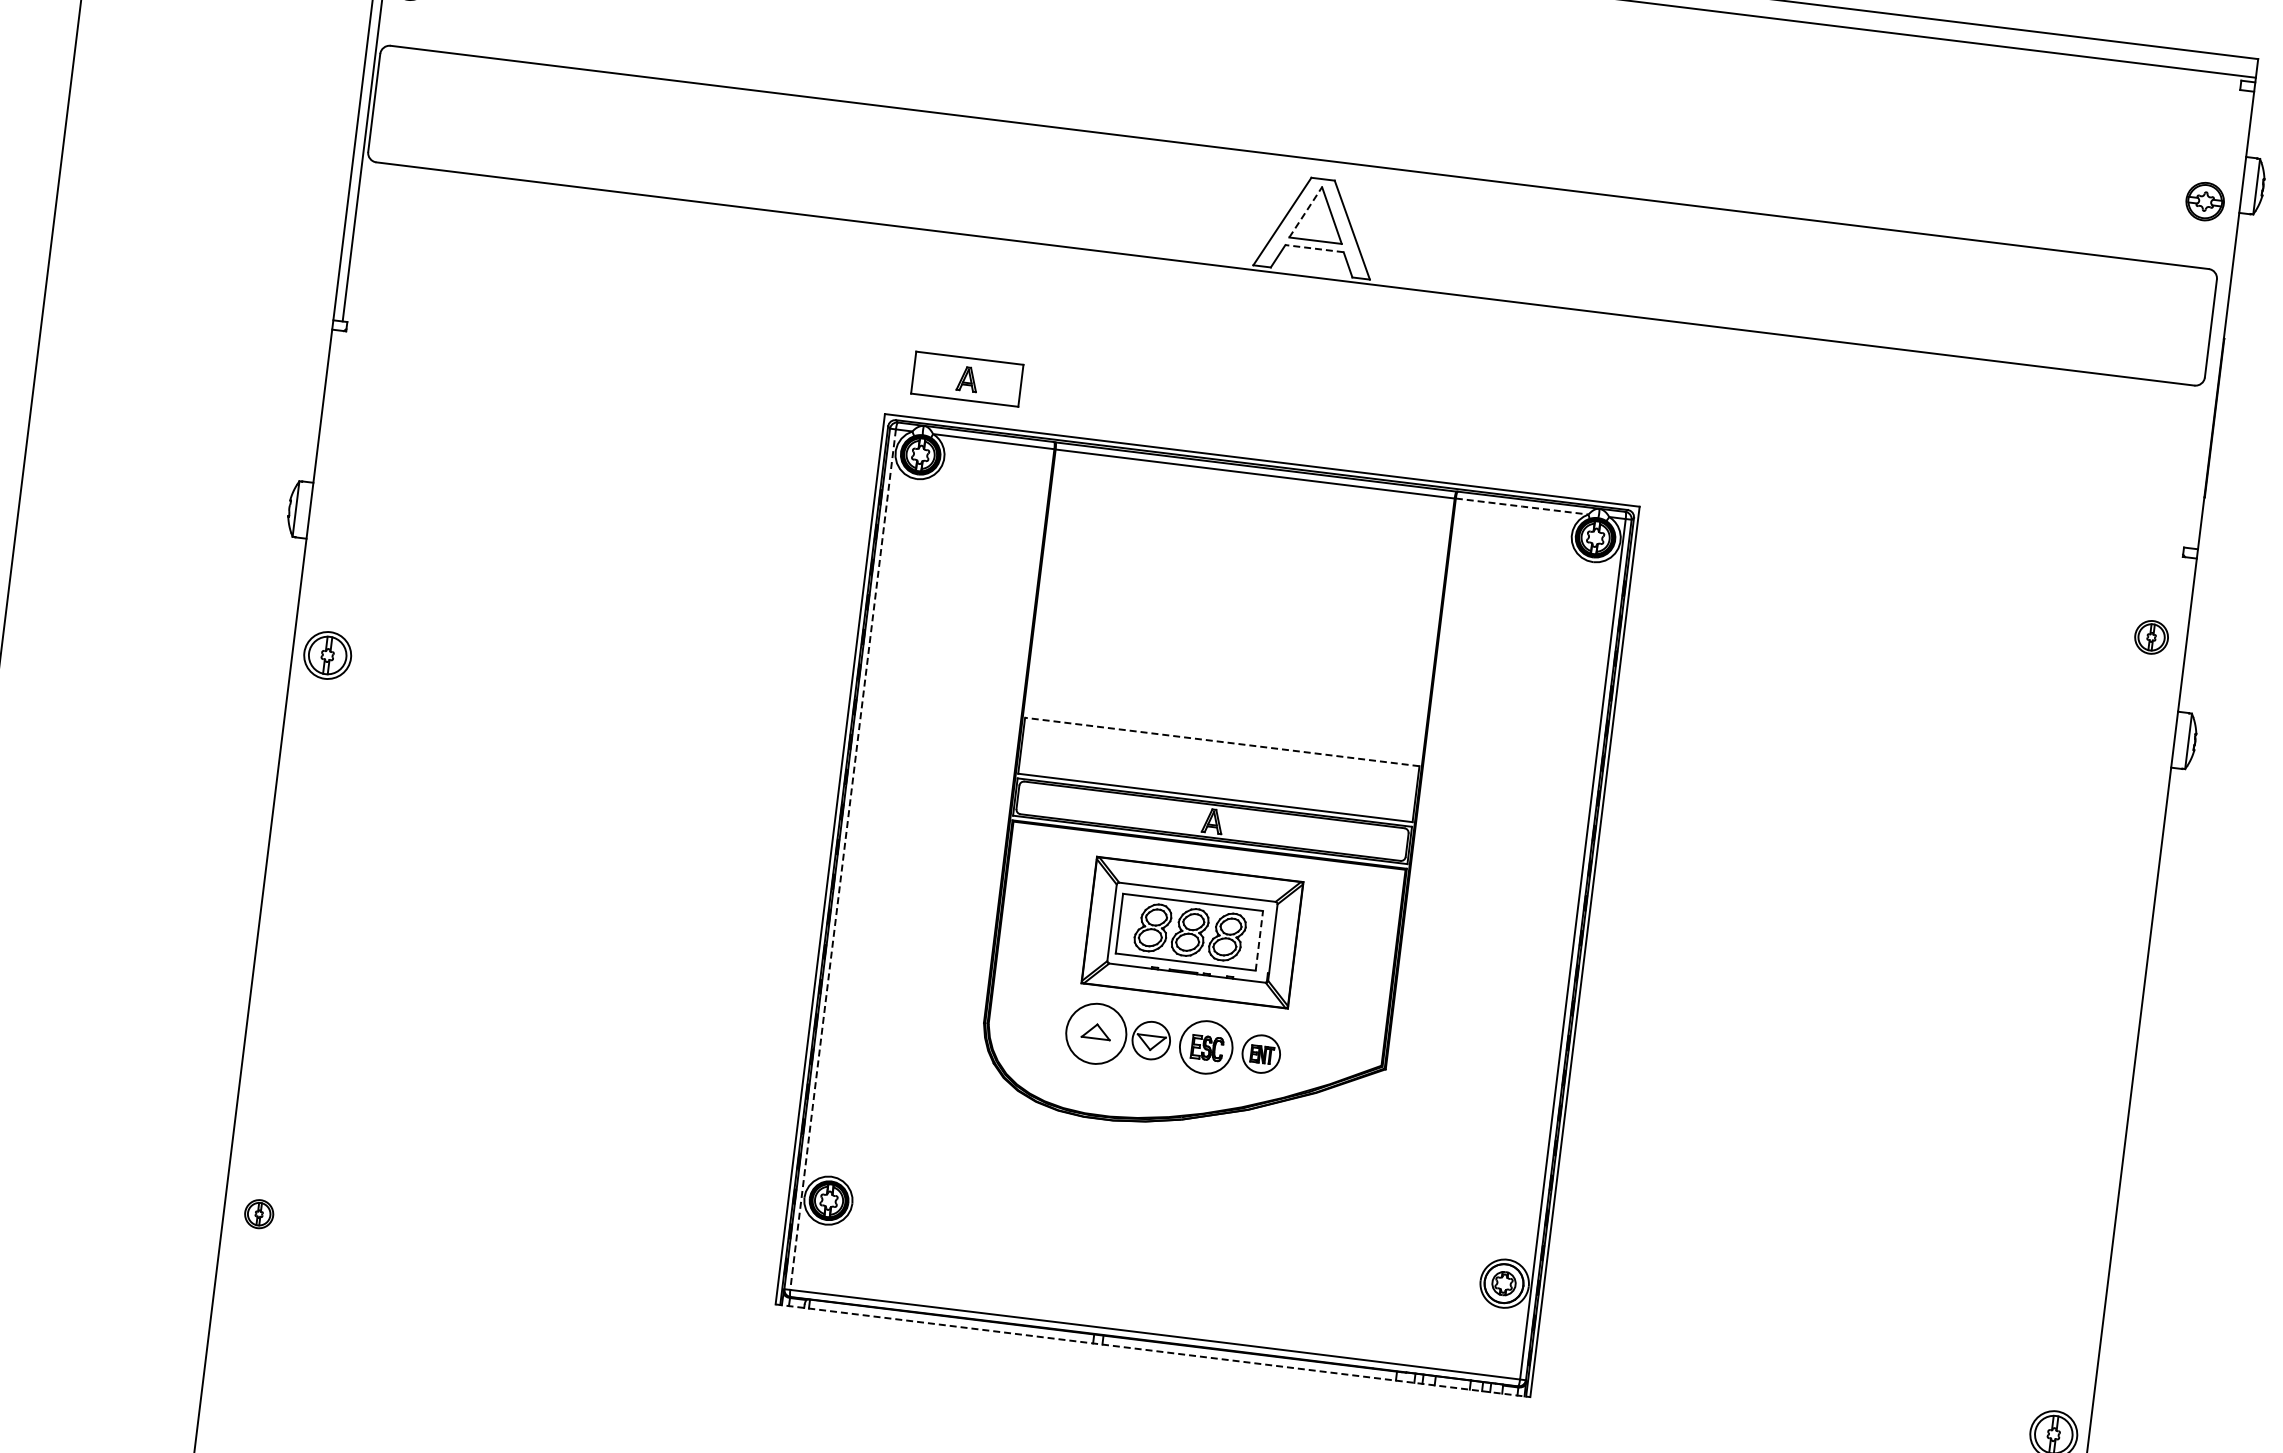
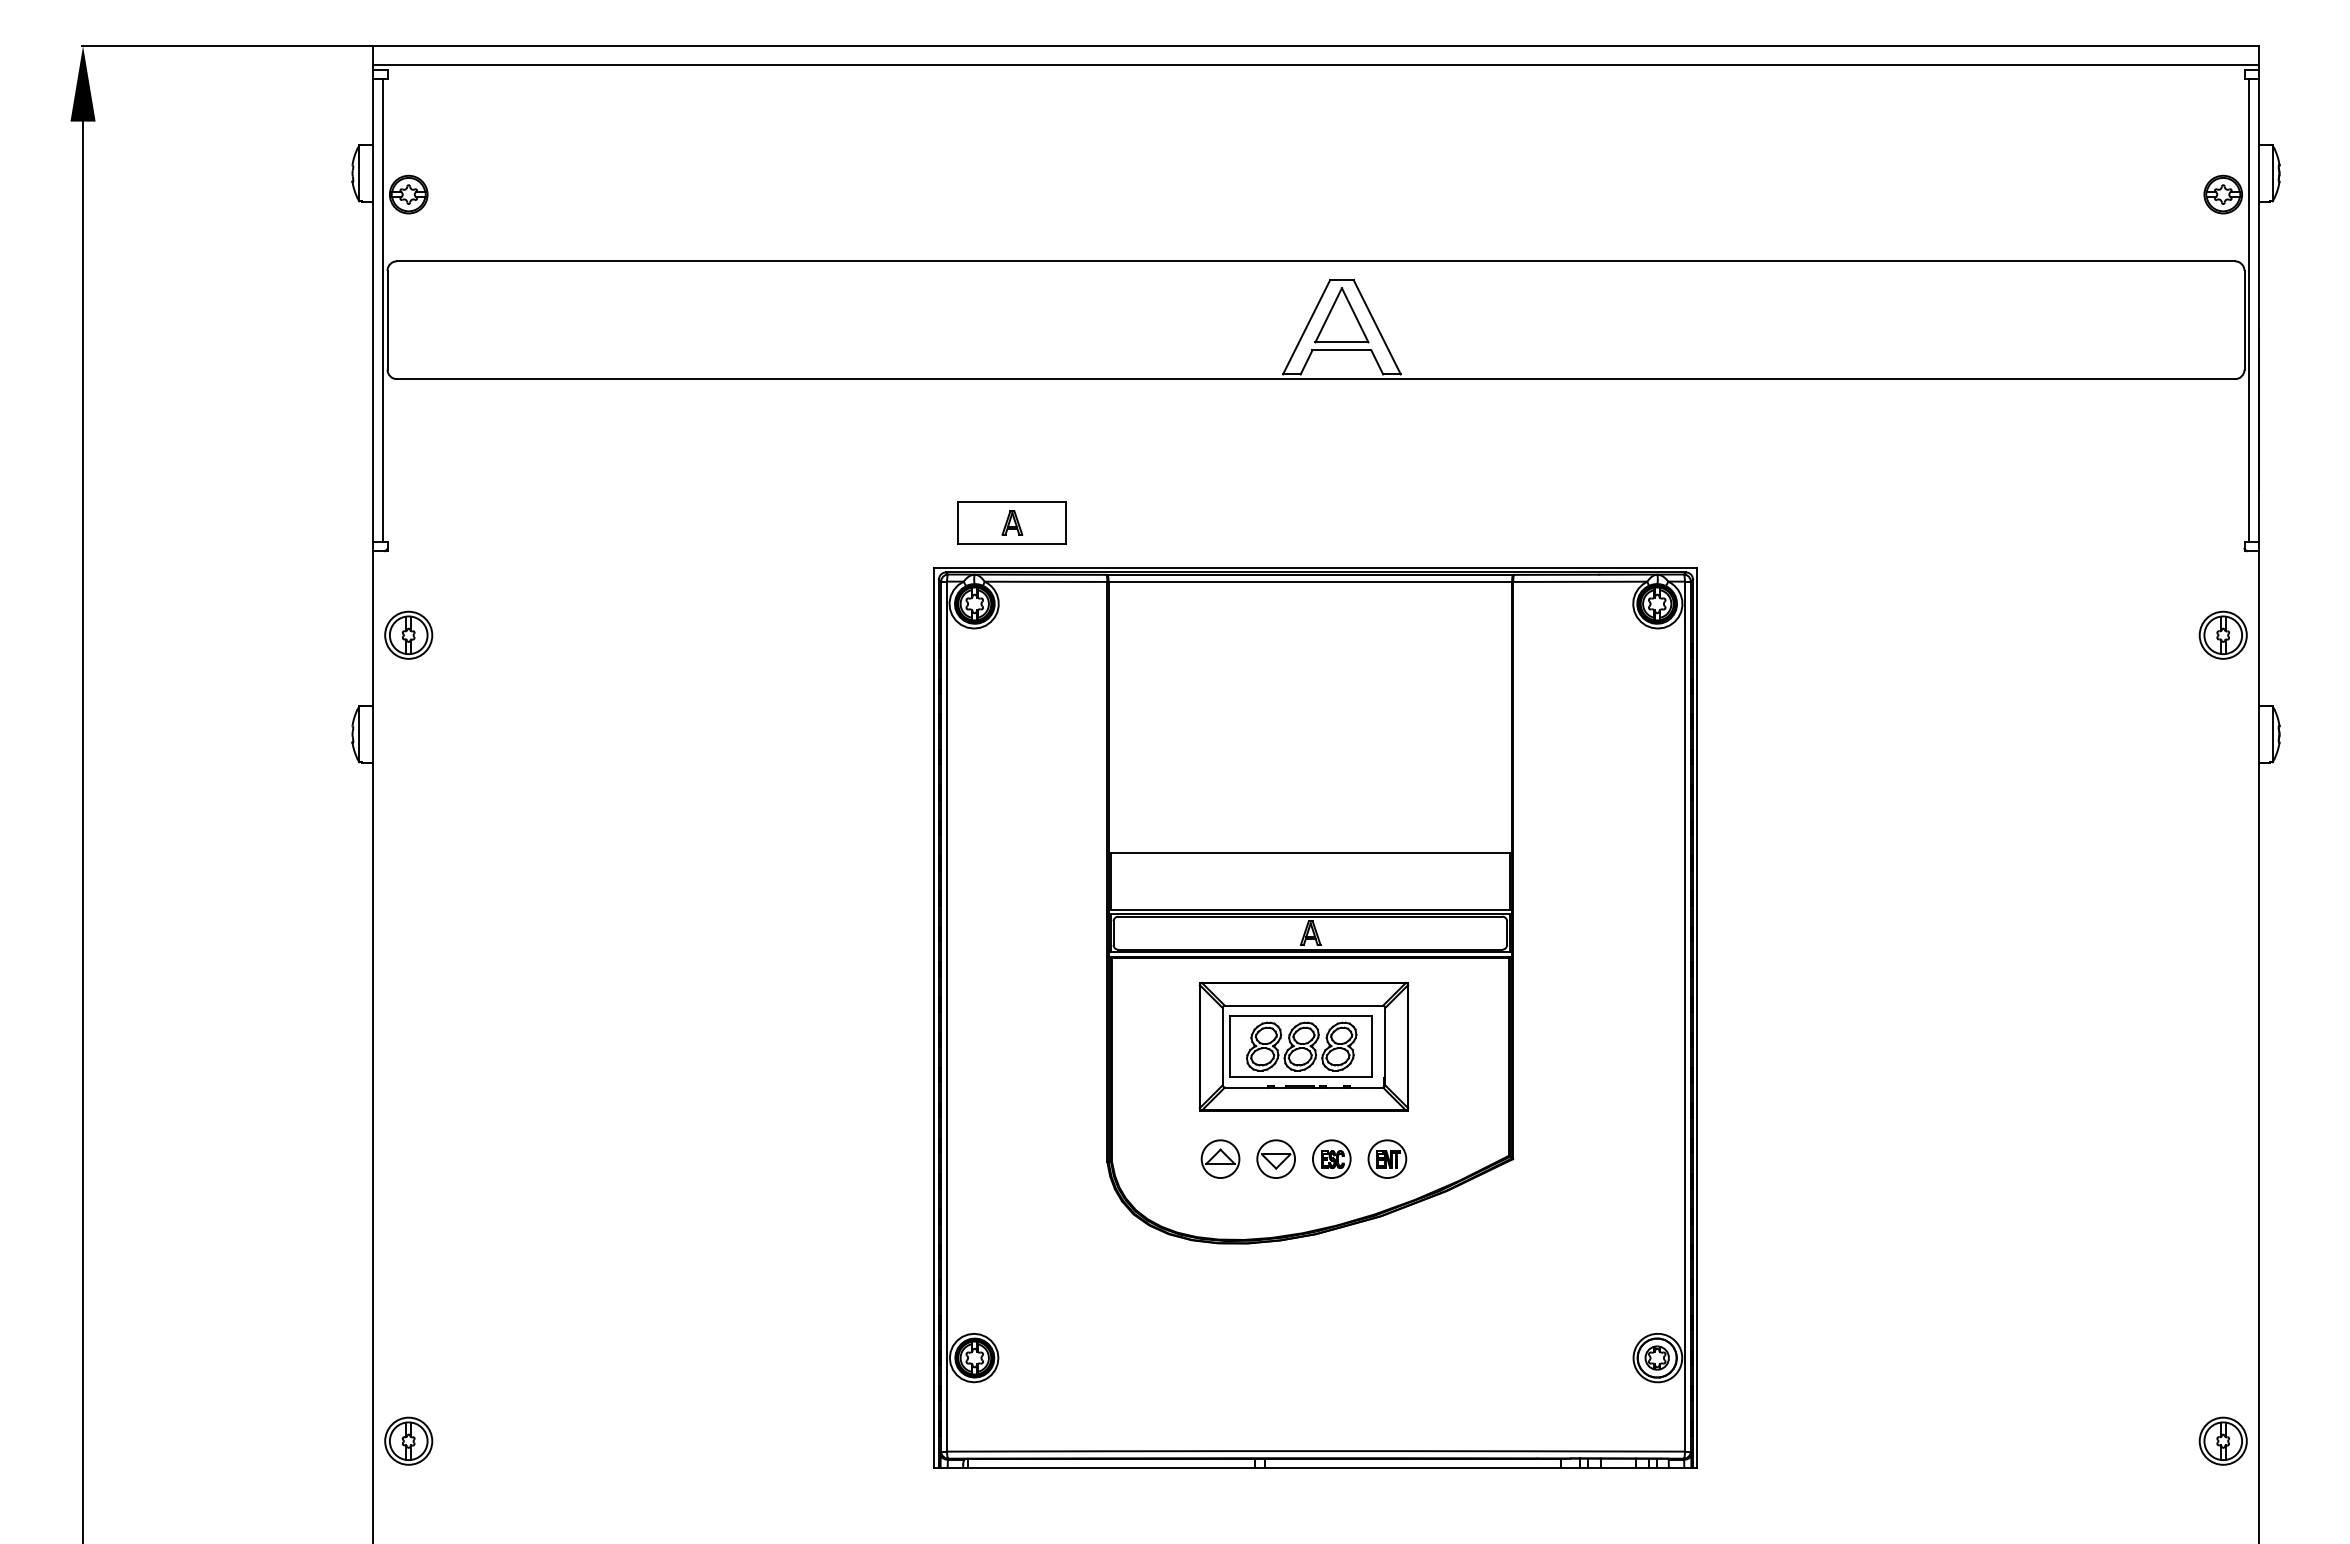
line: (1305, 211) -> (1328, 314), dashed -> solid
line: (1314, 248) -> (1341, 350), dashed -> solid
line: (2217, 319) -> (2249, 310), added
line: (1522, 506) -> (1580, 581), dashed -> solid
part: (2151, 636) -> (2222, 634), size x1.43
part: (327, 654) -> (408, 634), moved
line: (1221, 742) -> (1309, 853), dashed -> solid
line: (843, 860) -> (947, 1017), dashed -> solid
line: (1259, 940) -> (1371, 1046), dashed -> solid
circle: (1096, 1034) -> (1220, 1159), size x0.62
part: (1206, 1046) -> (1331, 1158), size x0.71
part: (258, 1213) -> (408, 1440), size x1.67
line: (1152, 1350) -> (1315, 1467), dashed -> solid

